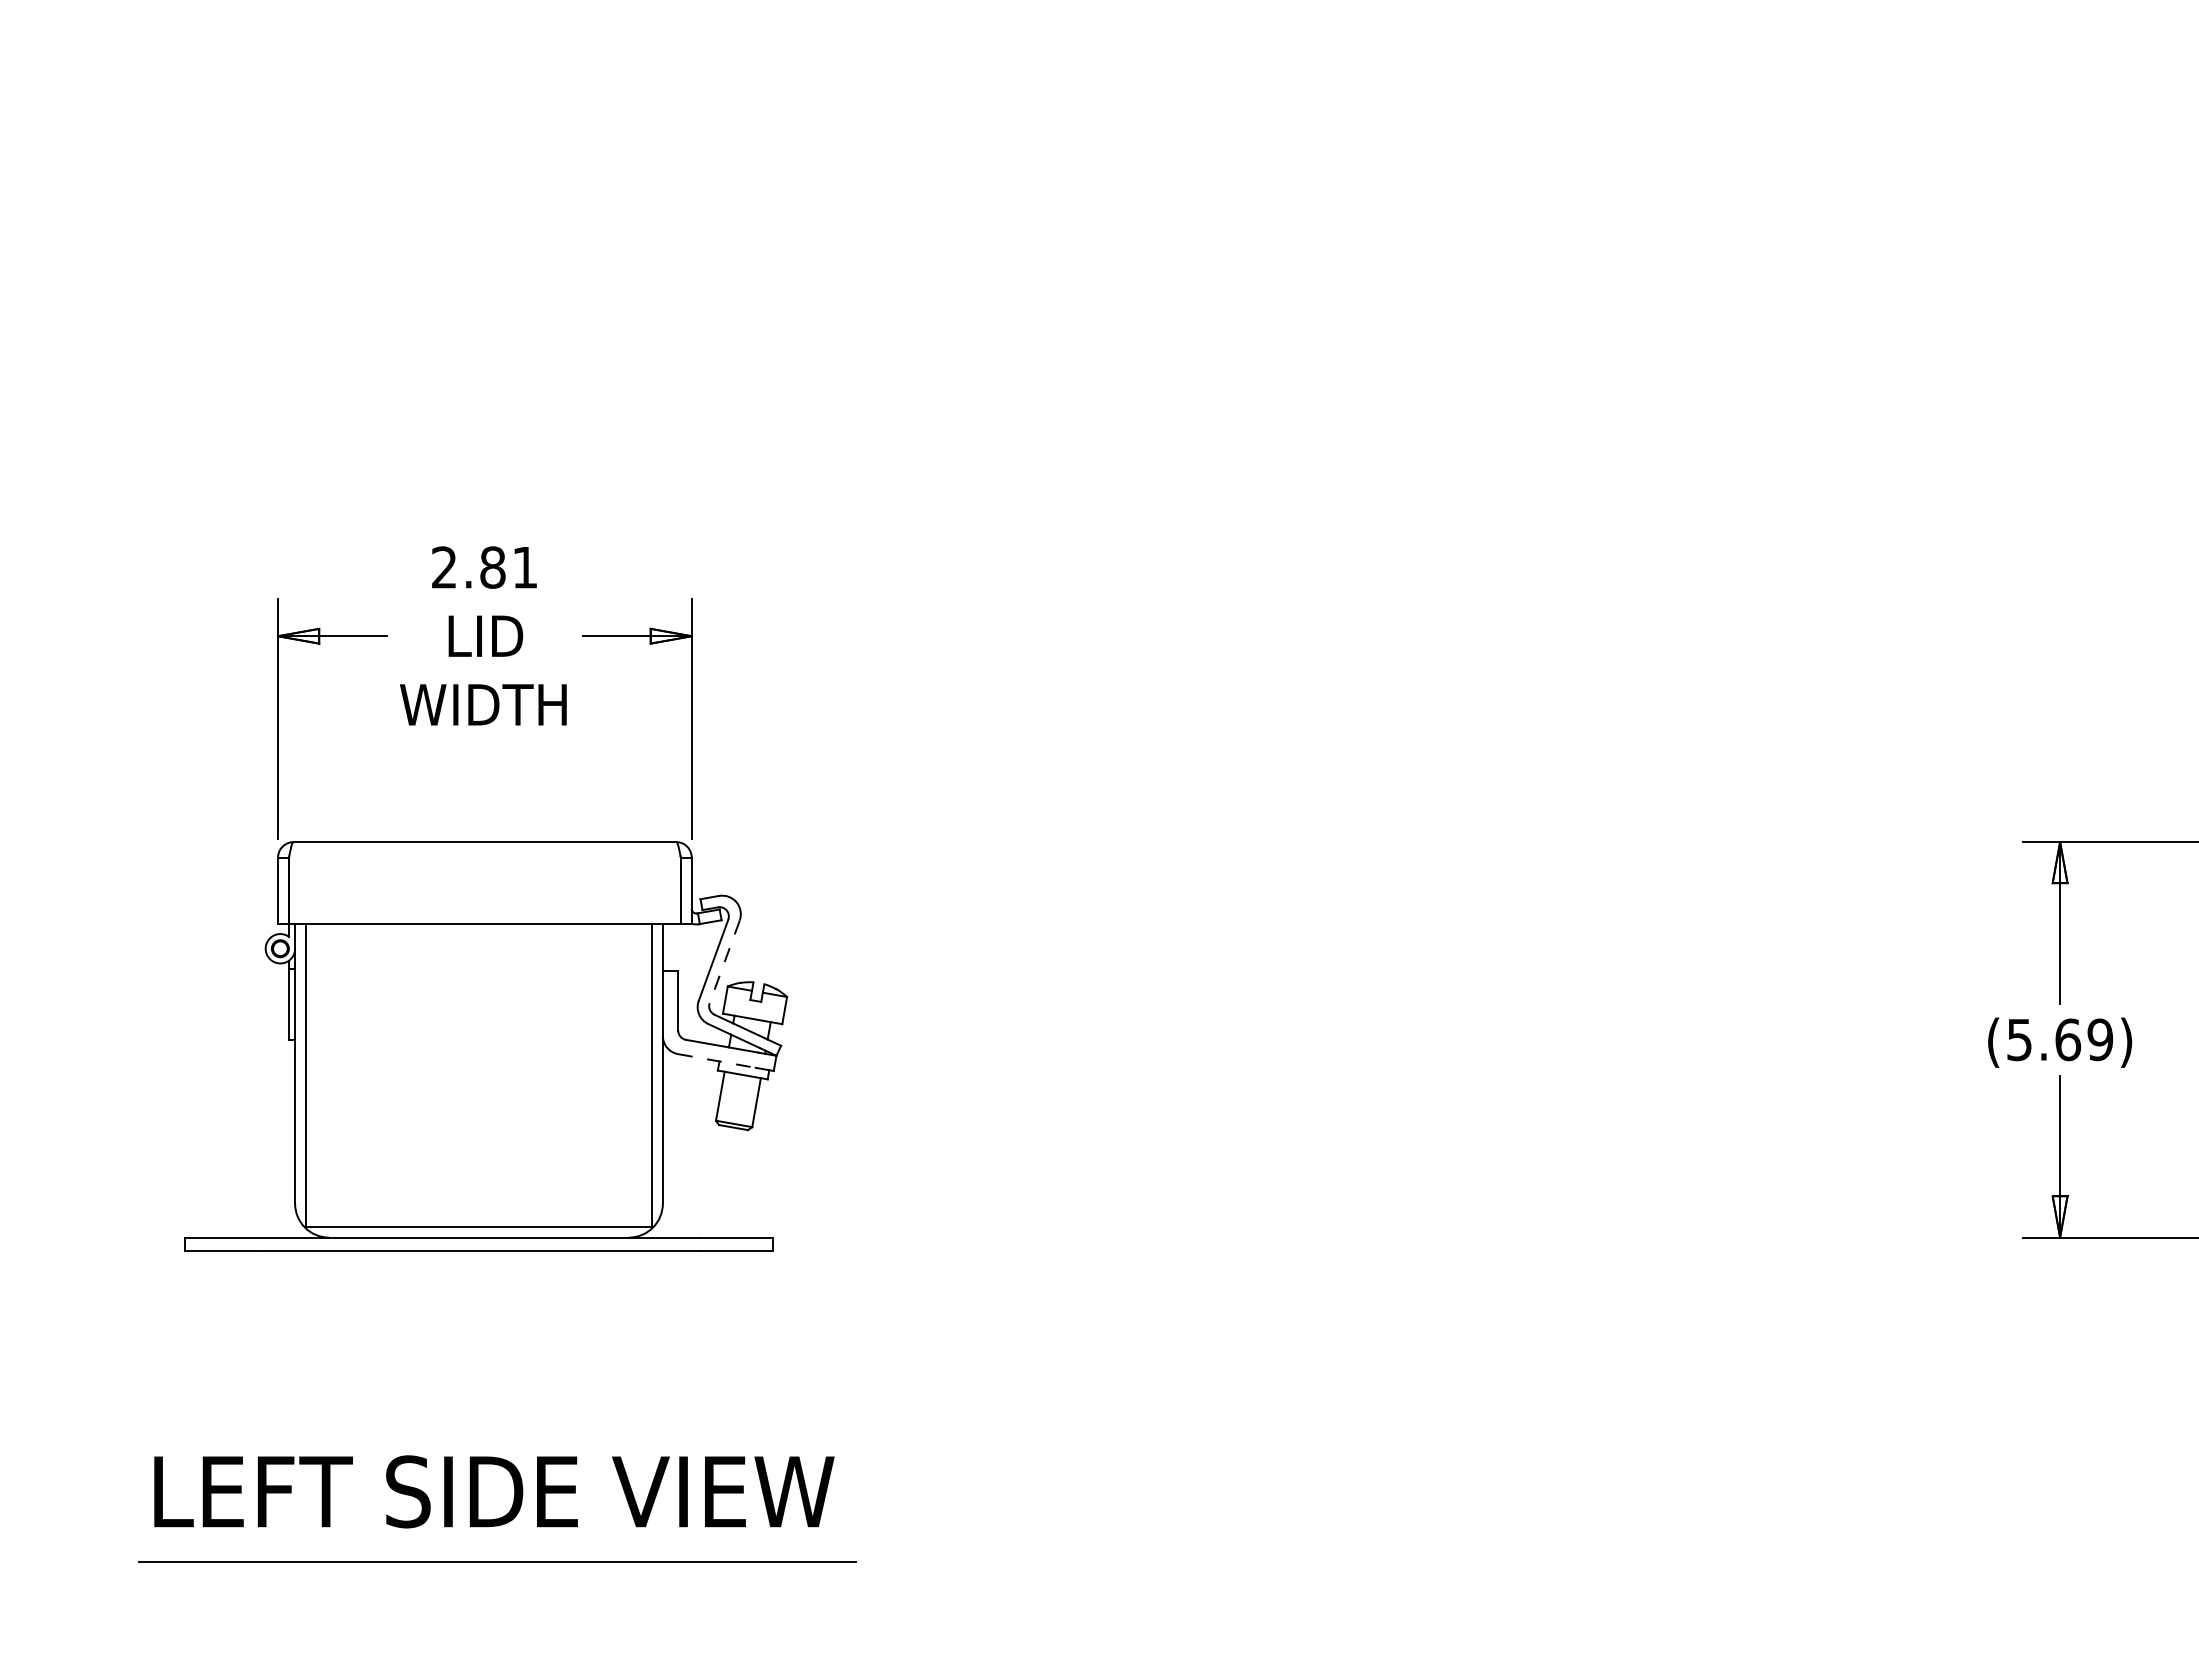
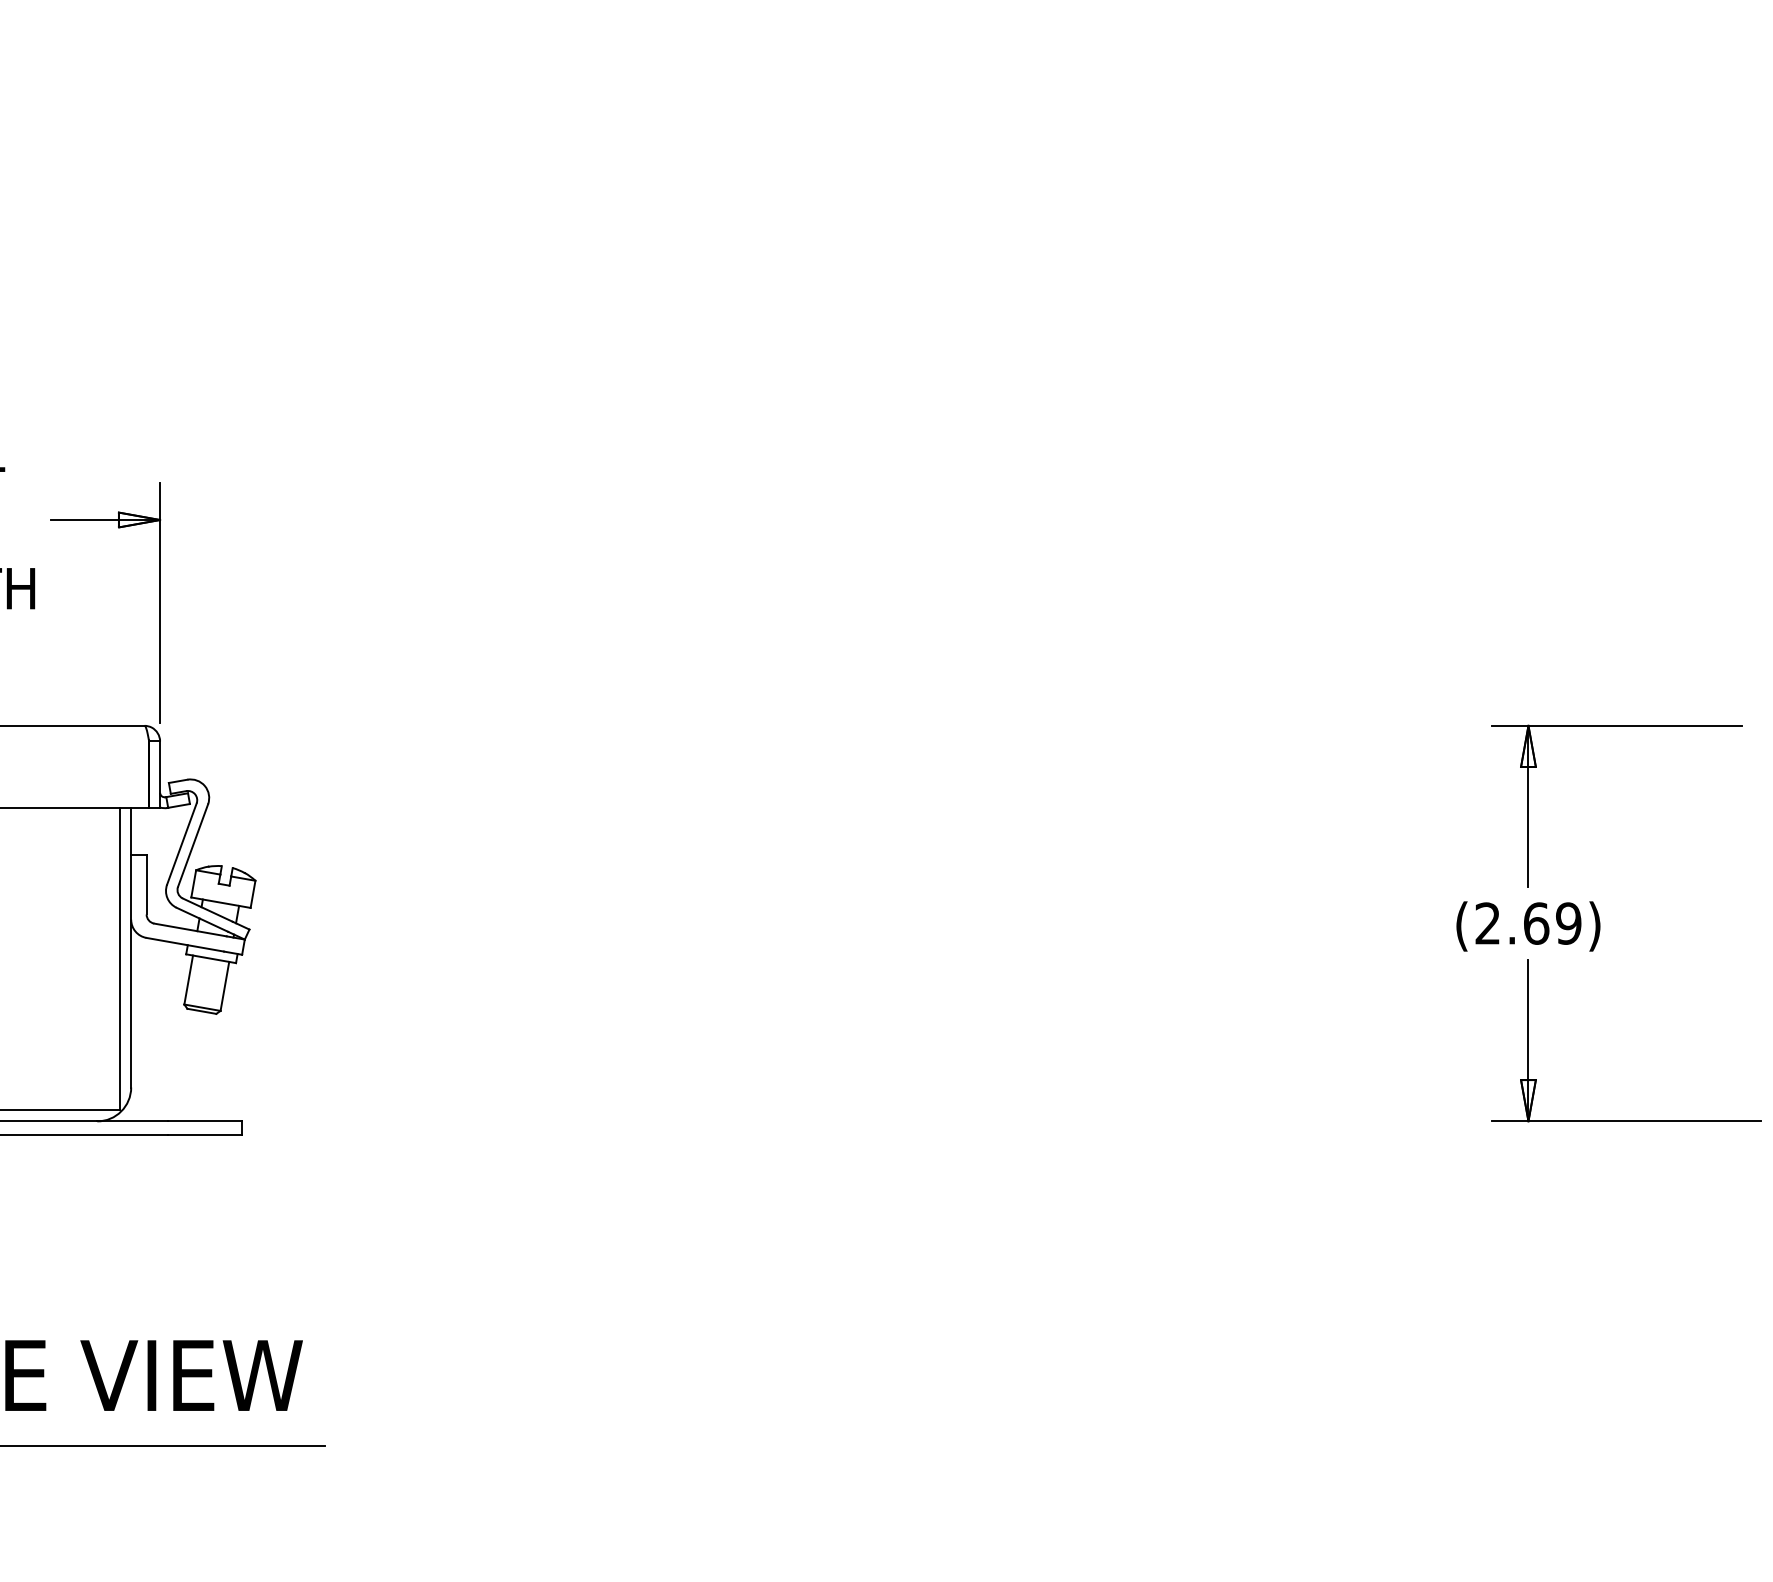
line: (724, 961) -> (192, 845), dashed -> solid
text: (2019, 1039) -> (1487, 923), (5.69) -> (2.69)
line: (717, 1061) -> (185, 945), dashed -> solid

